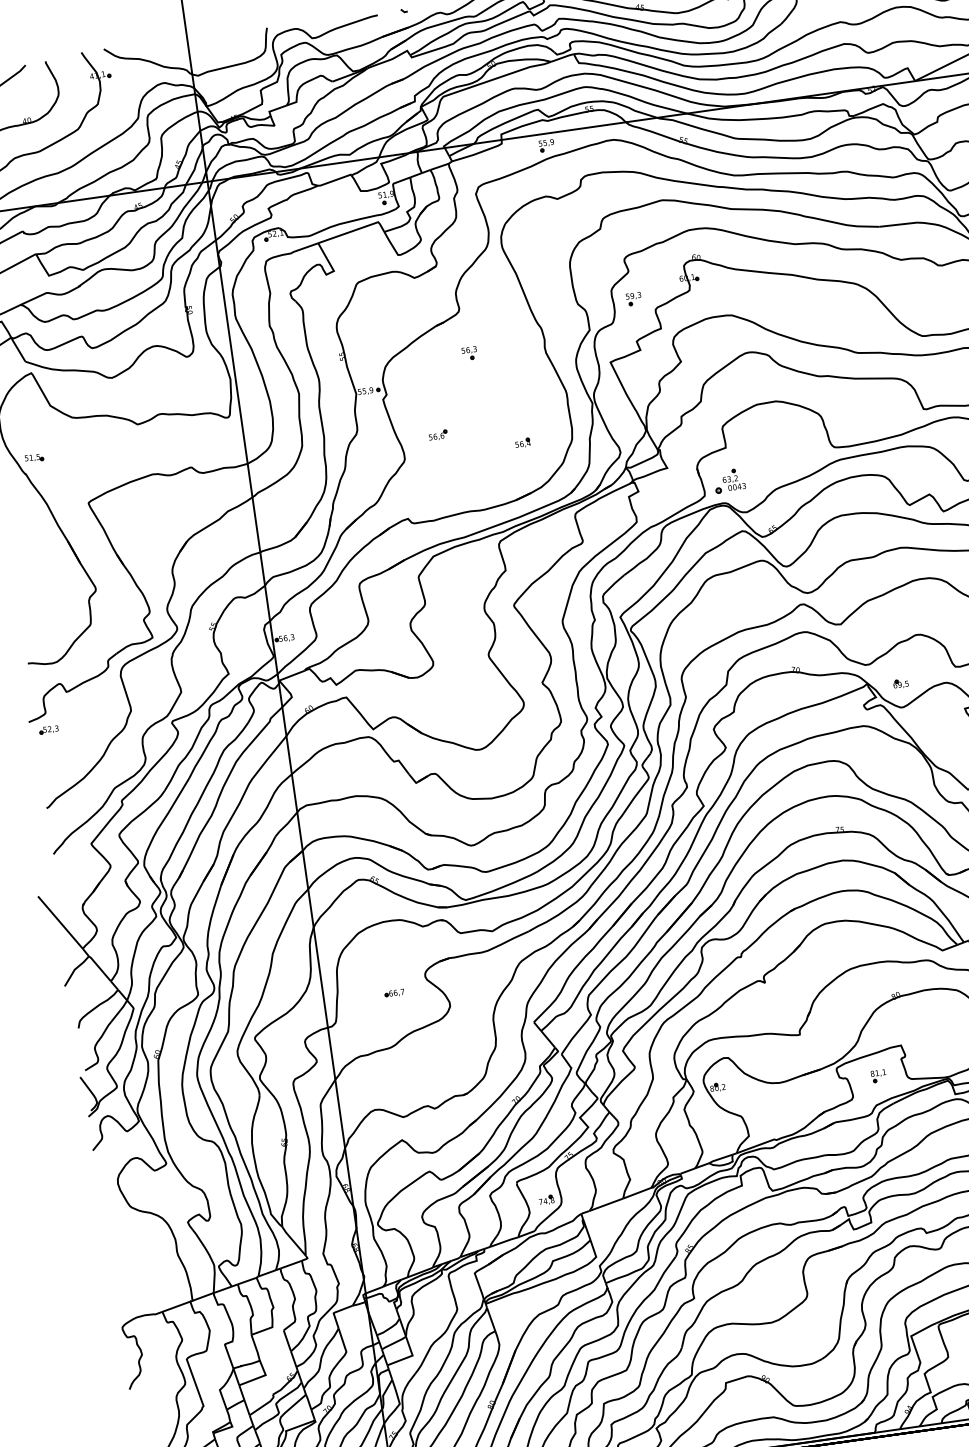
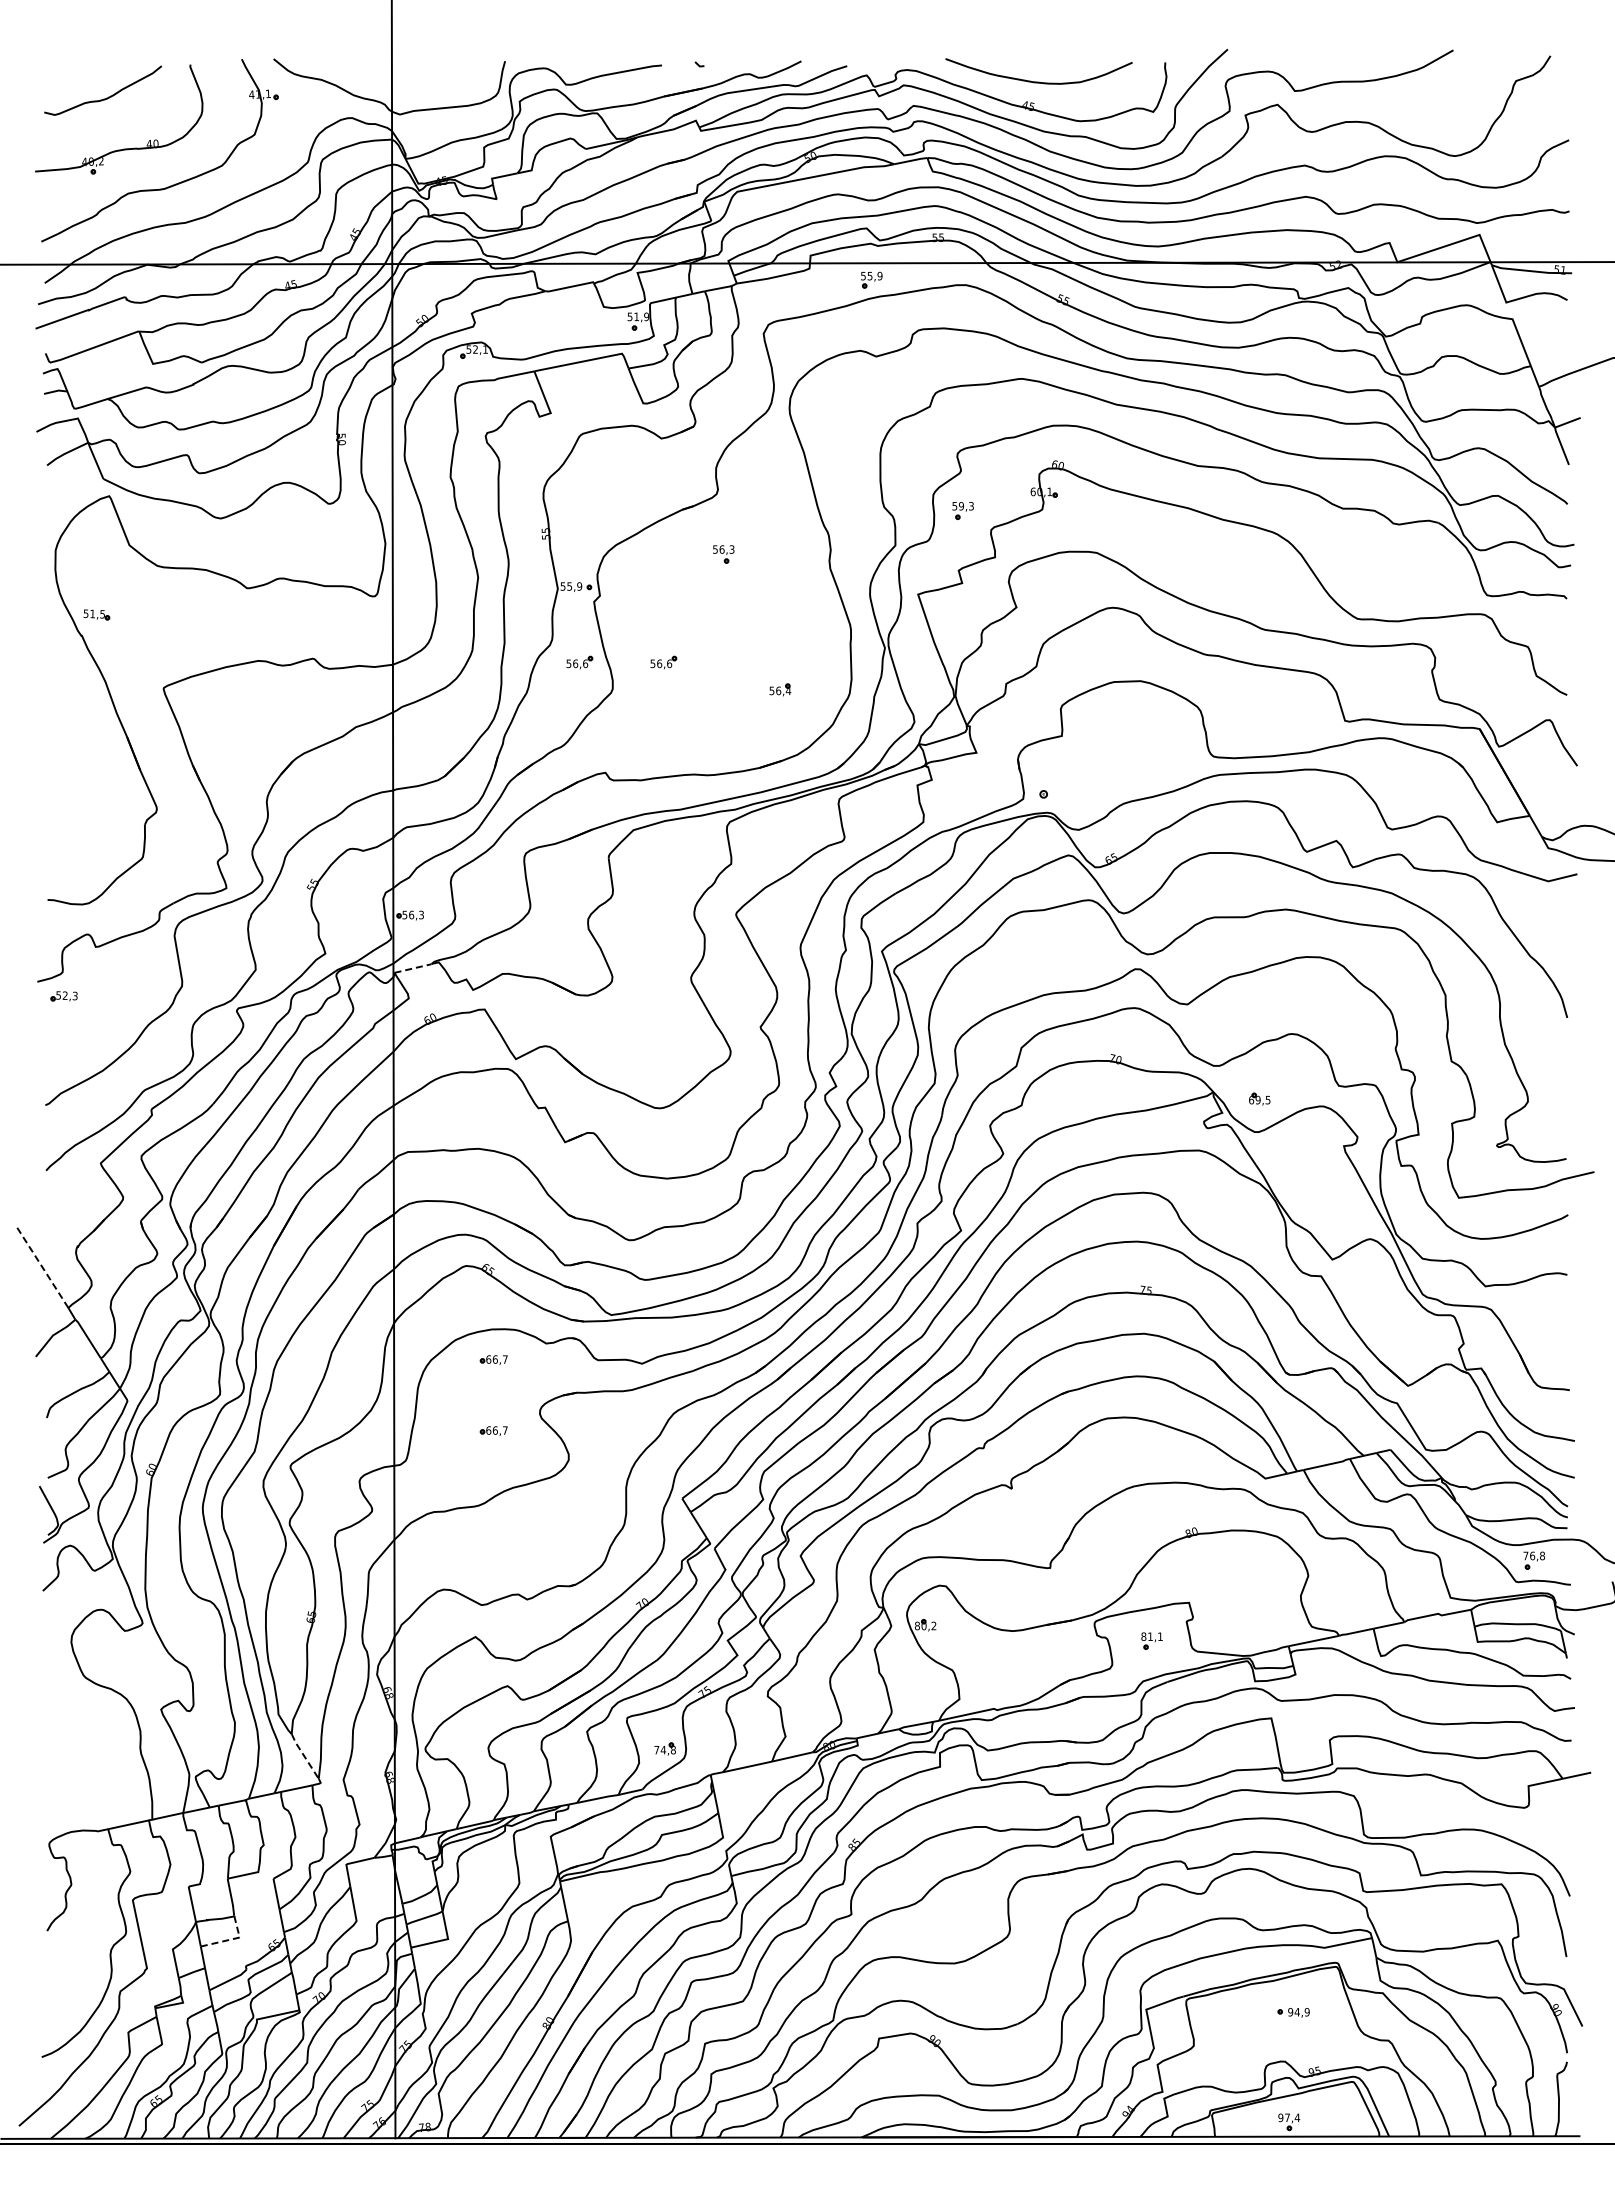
part: (378, 443) -> (579, 662), added
part: (733, 480) -> (1066, 782), removed
line: (292, 675) -> (413, 968), solid -> dashed
line: (60, 922) -> (42, 1266), solid -> dashed
part: (387, 943) -> (493, 1359), added
line: (293, 1241) -> (304, 1756), solid -> dashed
line: (260, 1377) -> (231, 1939), solid -> dashed

